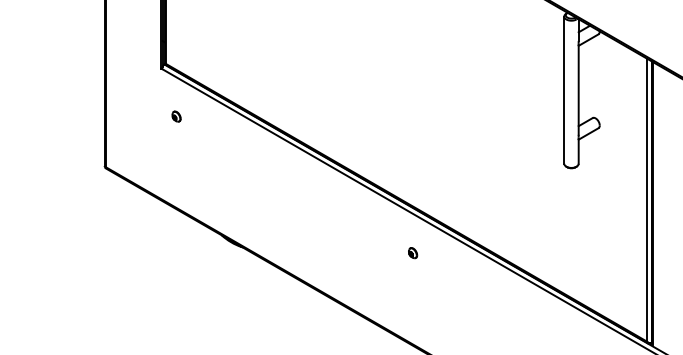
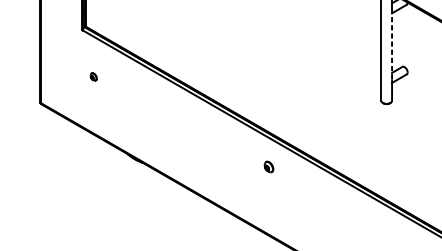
line: (578, 90) -> (391, 46), solid -> dashed
part: (176, 116) -> (93, 76), moved
part: (413, 253) -> (269, 167), size x1.4

